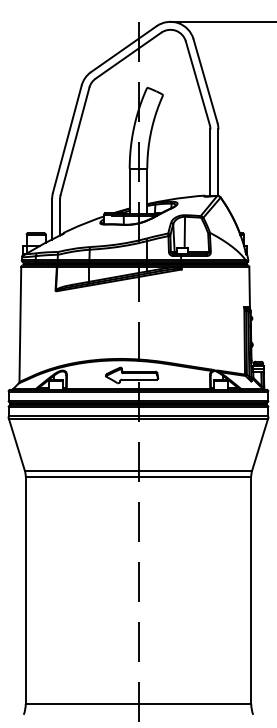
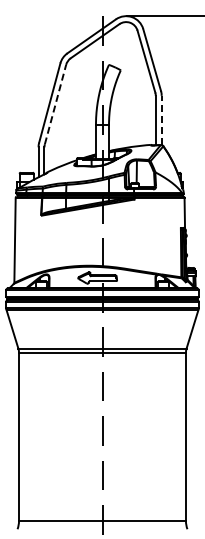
line: (75, 141) -> (55, 104), solid -> dashed
line: (218, 162) -> (161, 120), solid -> dashed

